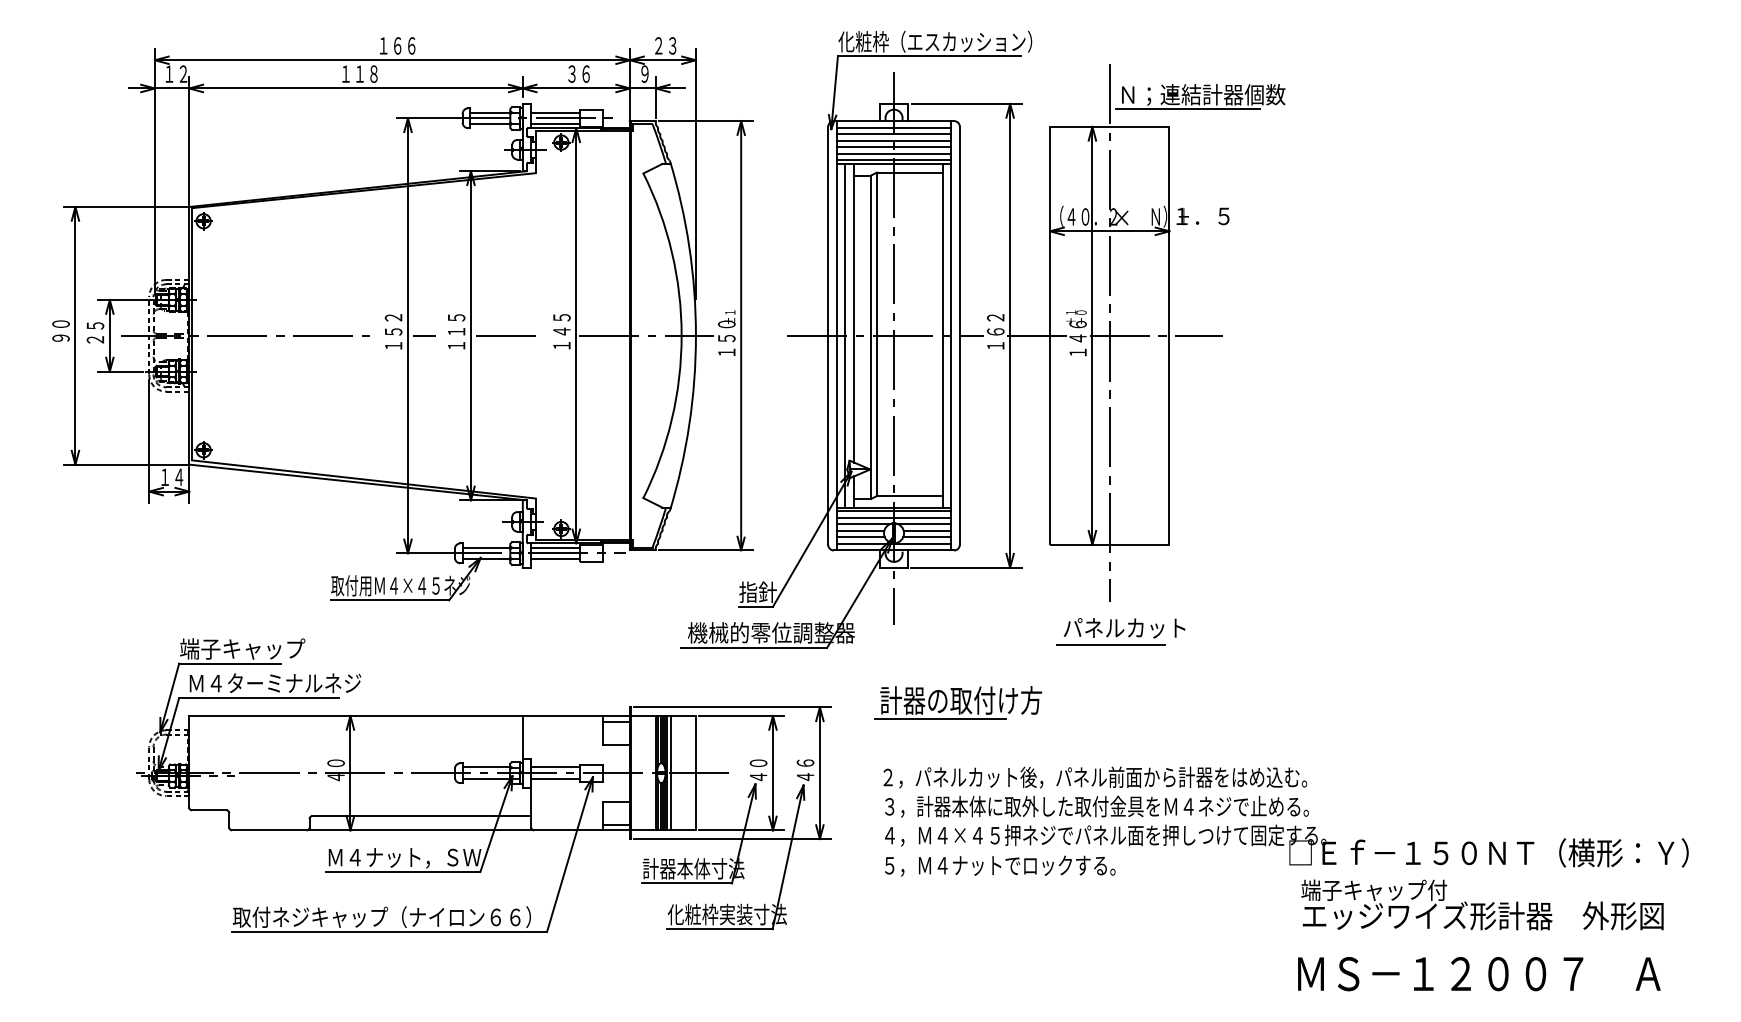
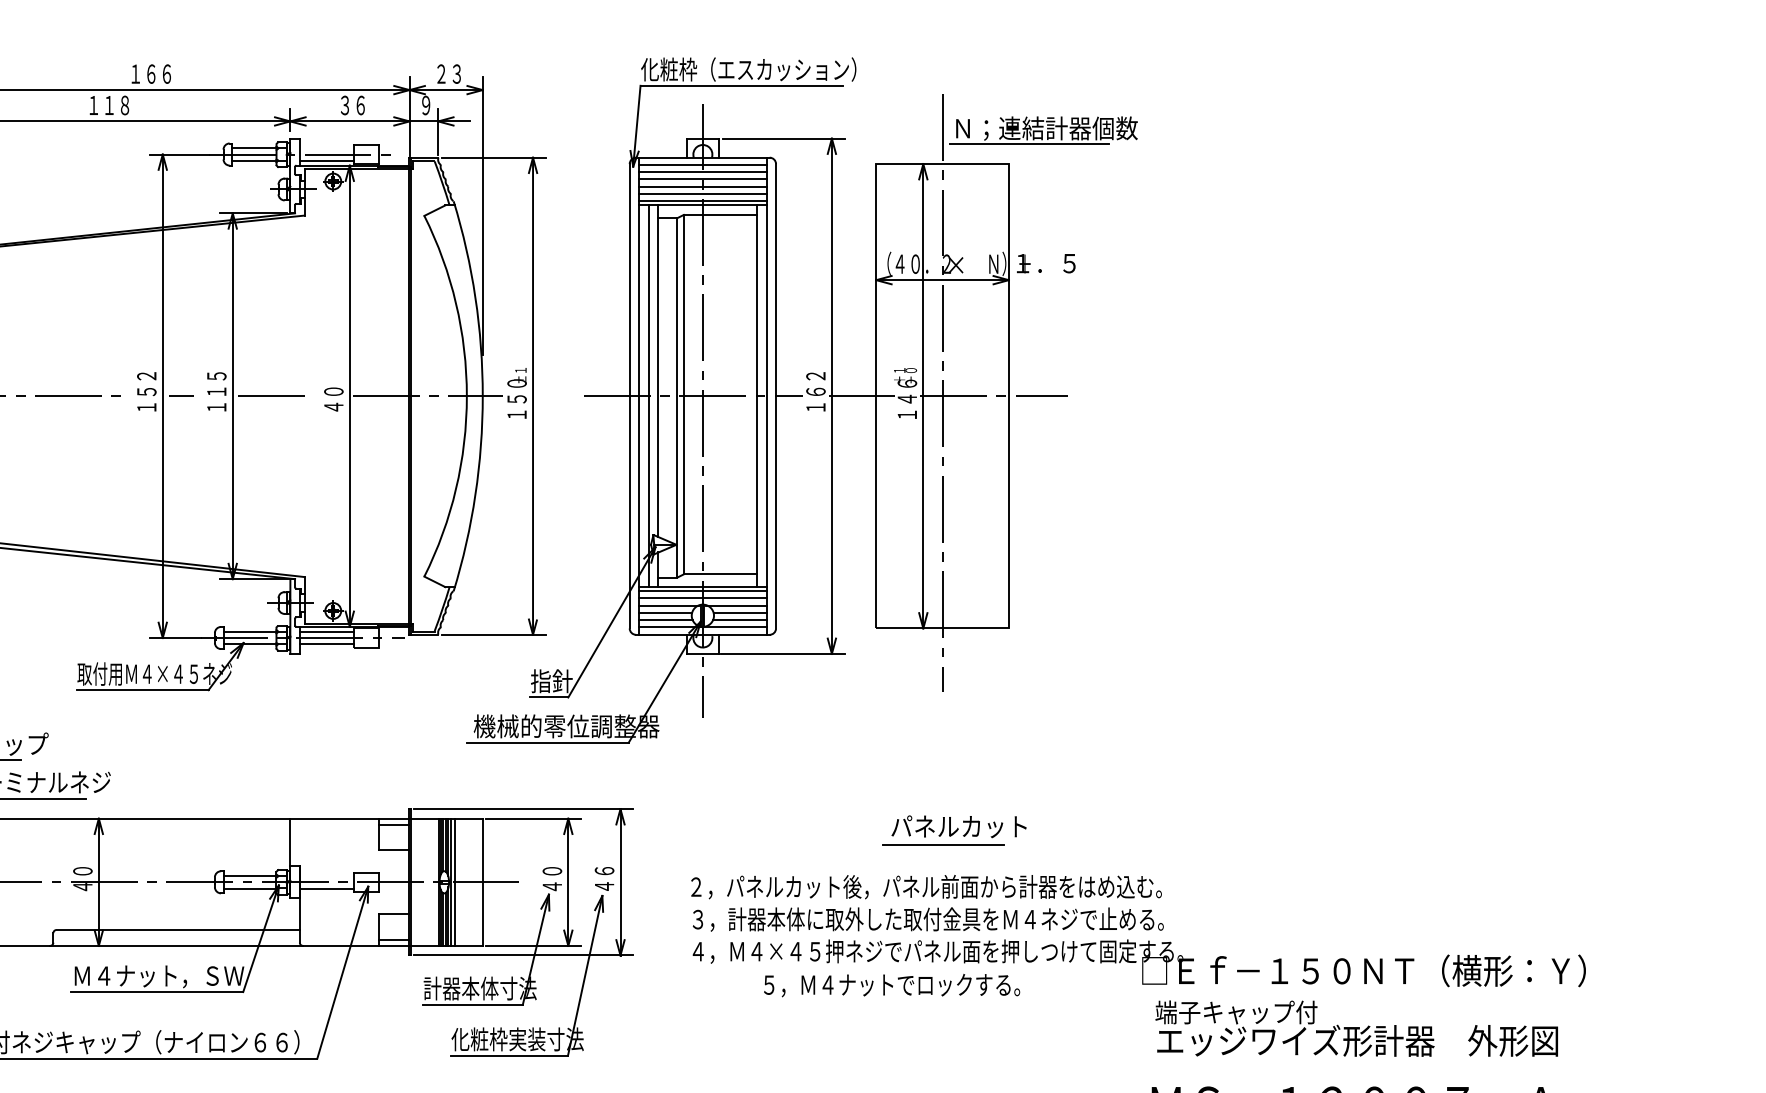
line: (555, 112) -> (326, 148), removed
text: (561, 331) -> (333, 391), １４５ -> ４０
part: (1120, 631) -> (954, 830), moved
part: (958, 702) -> (774, 803), removed
line: (555, 767) -> (326, 875), removed
text: (1000, 865) -> (892, 984), moved

